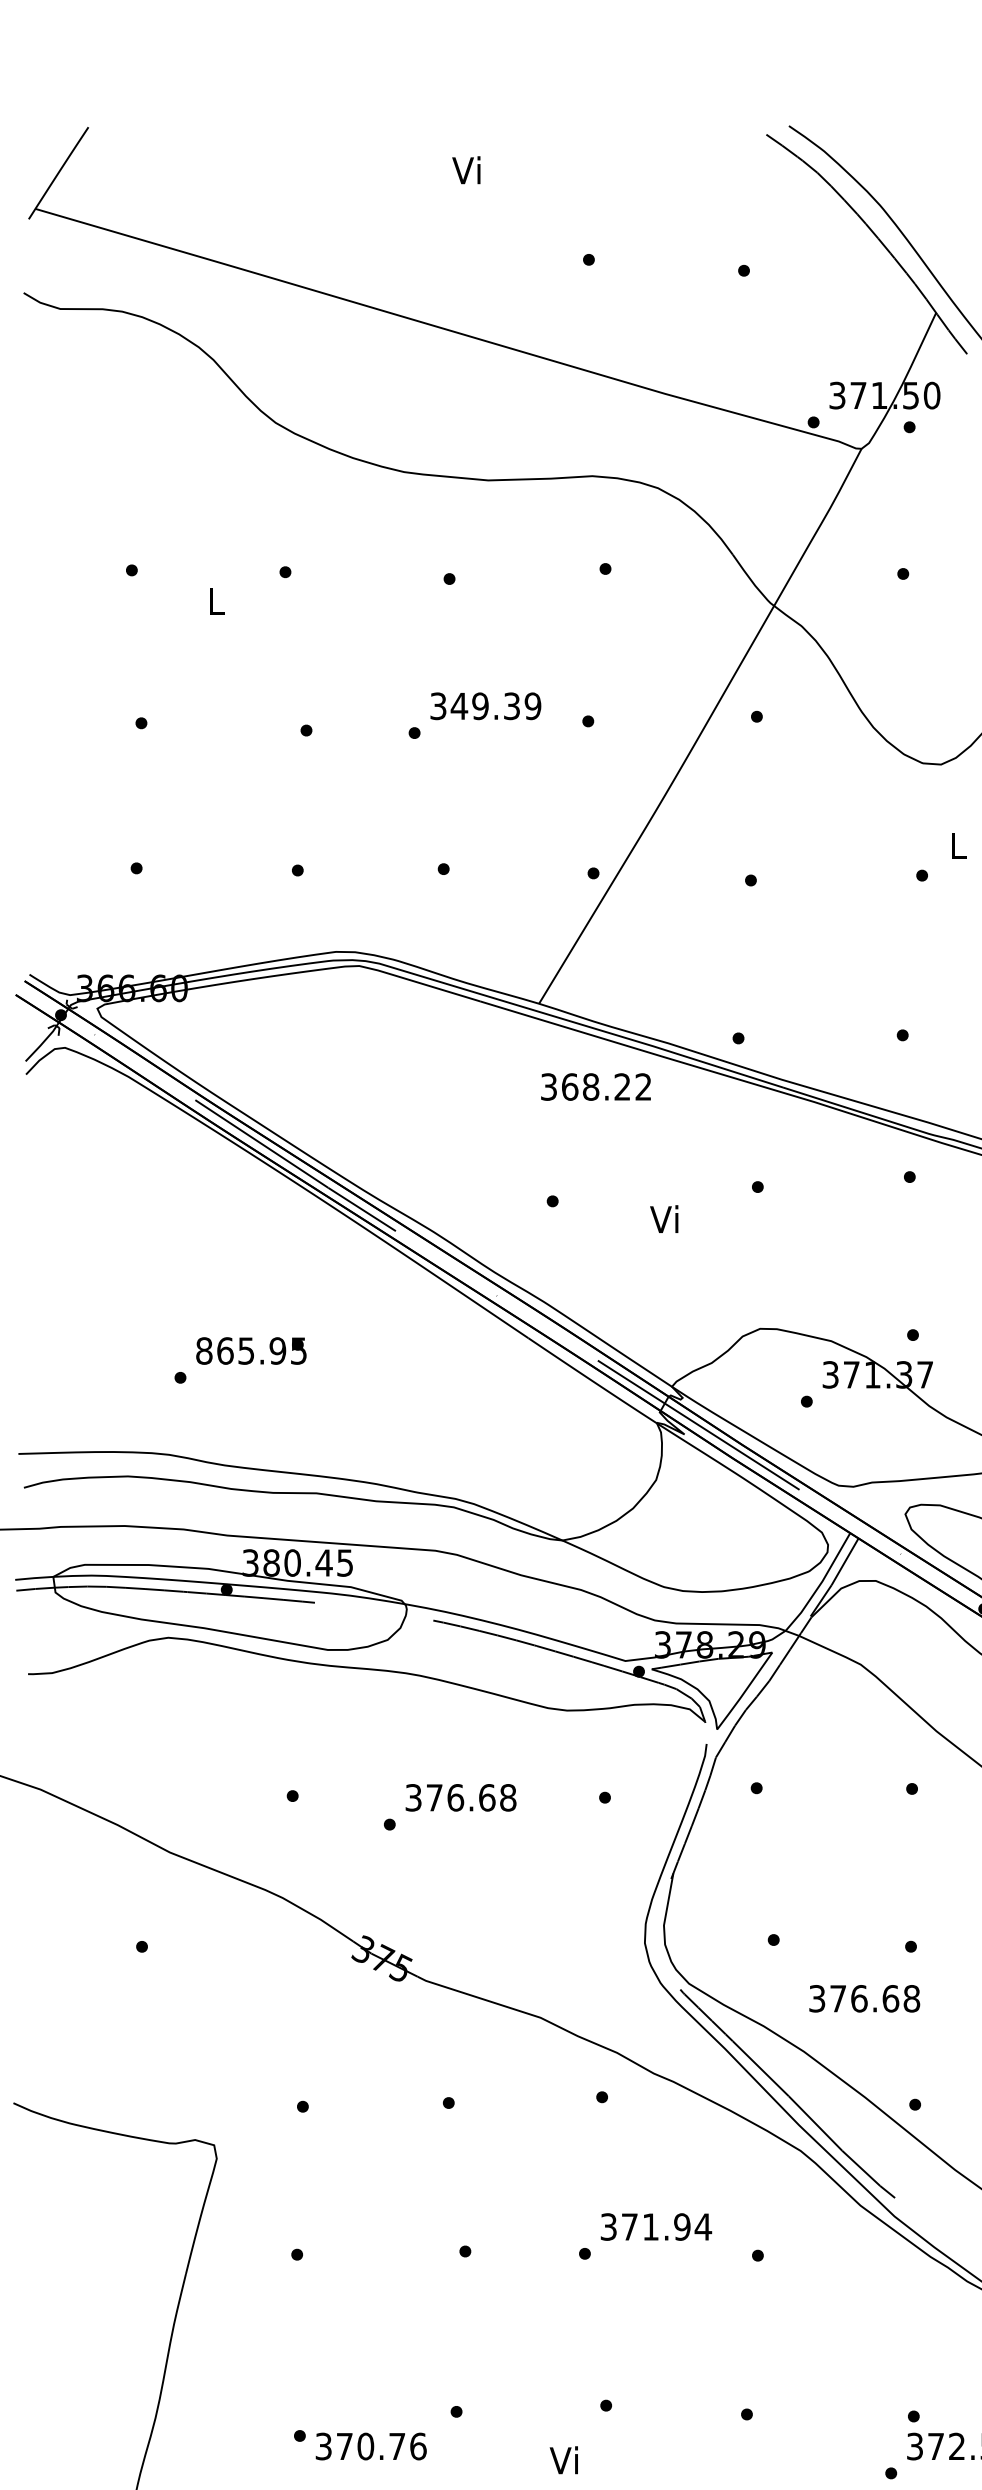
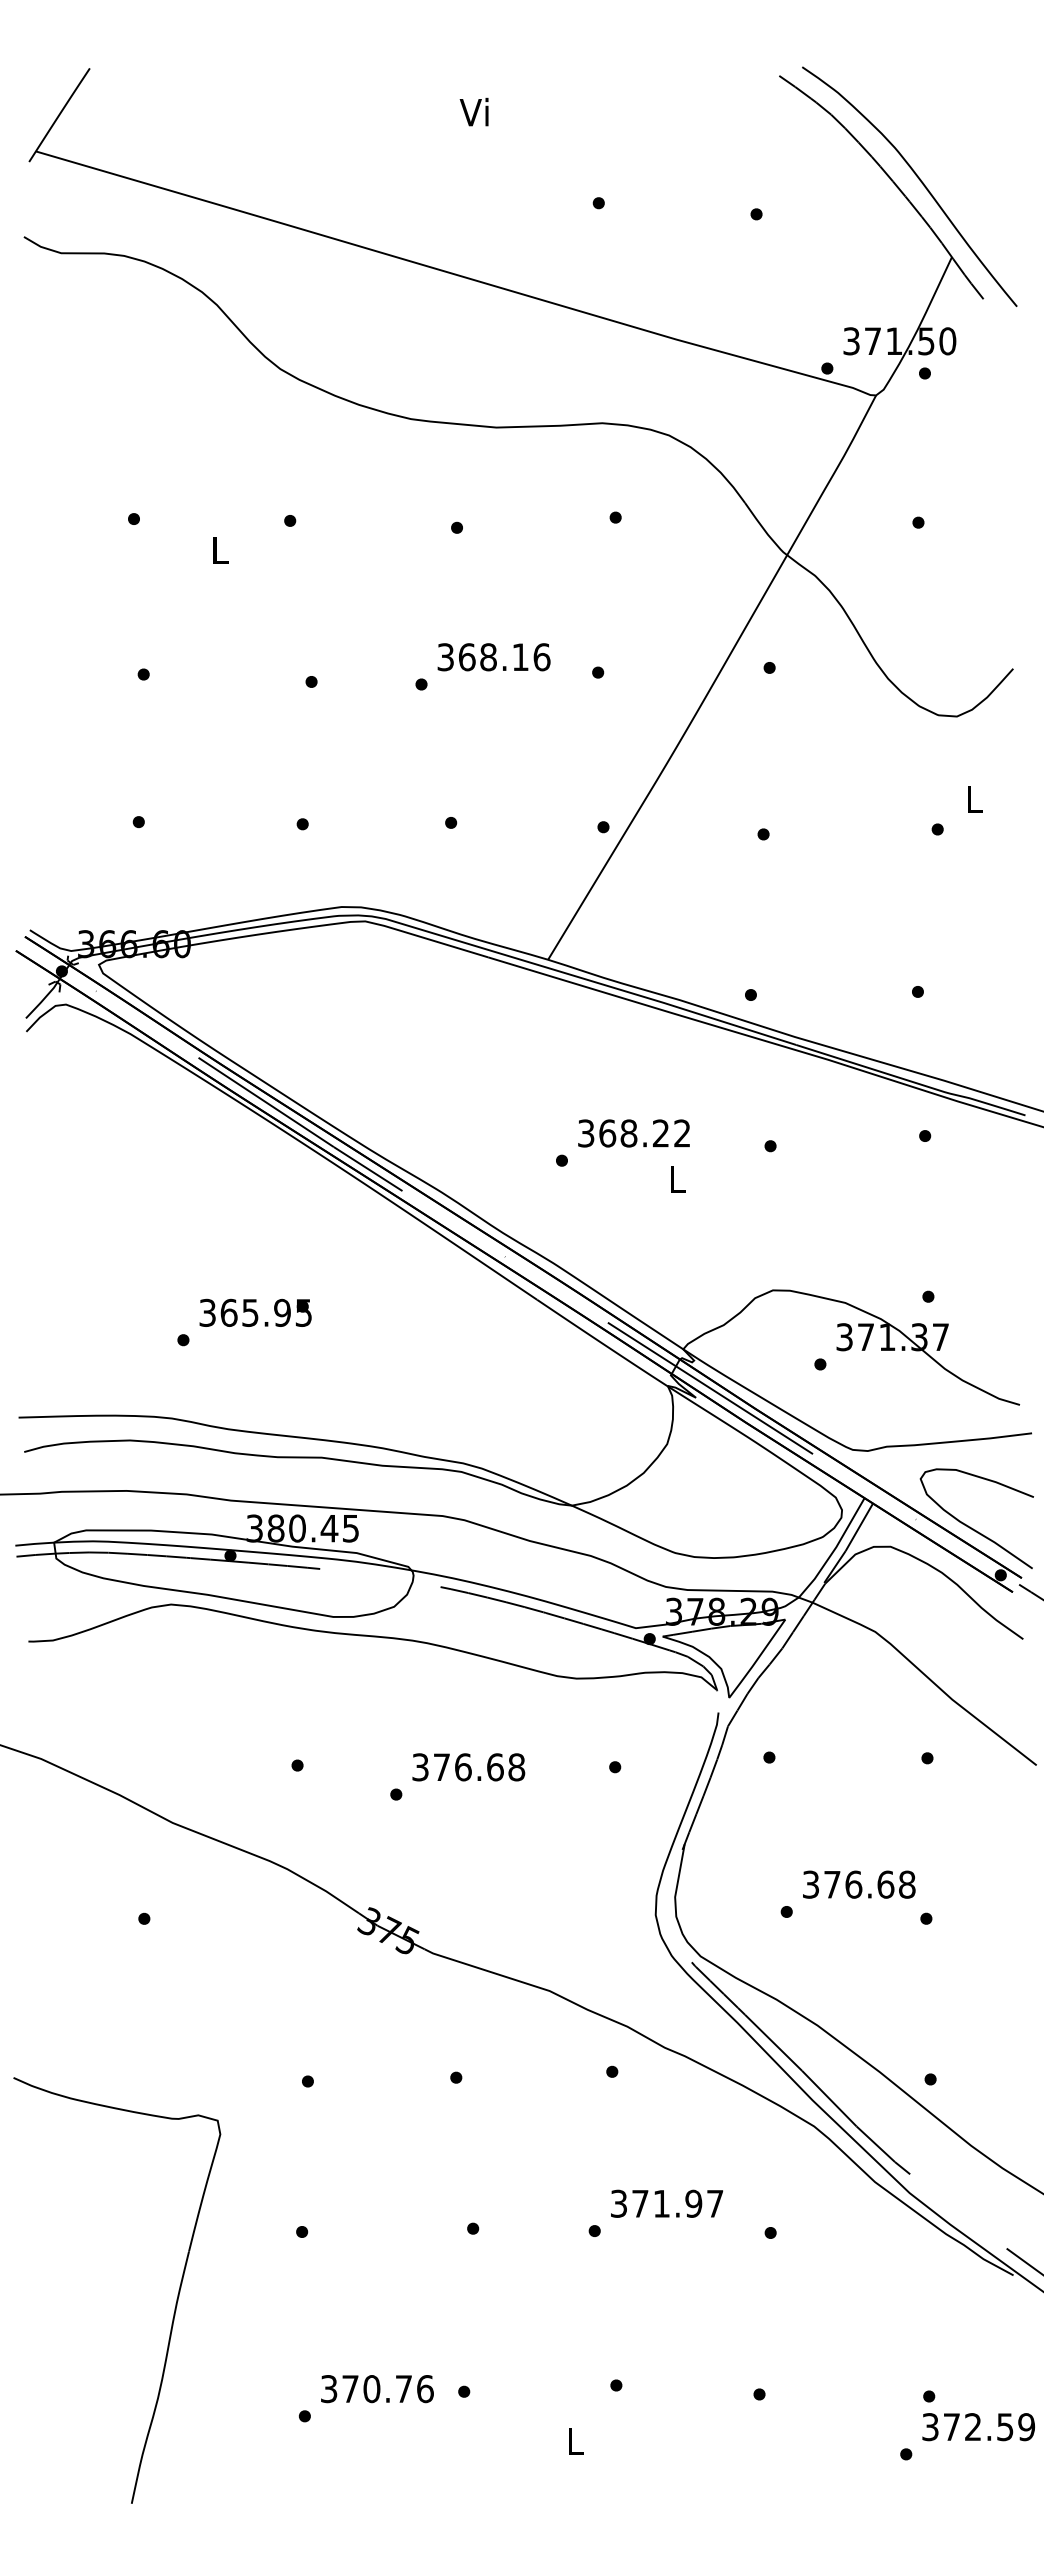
text: (496, 706) -> (504, 657), 349.39 -> 368.16
text: (595, 1087) -> (633, 1133), moved
text: (664, 1218) -> (675, 1178), Vi -> L
text: (204, 1350) -> (207, 1312), 865.95 -> 365.95
text: (864, 1998) -> (859, 1884), moved
text: (703, 2226) -> (715, 2203), 371.94 -> 371.97
text: (371, 2446) -> (377, 2389), moved
text: (564, 2459) -> (573, 2440), Vi -> L

